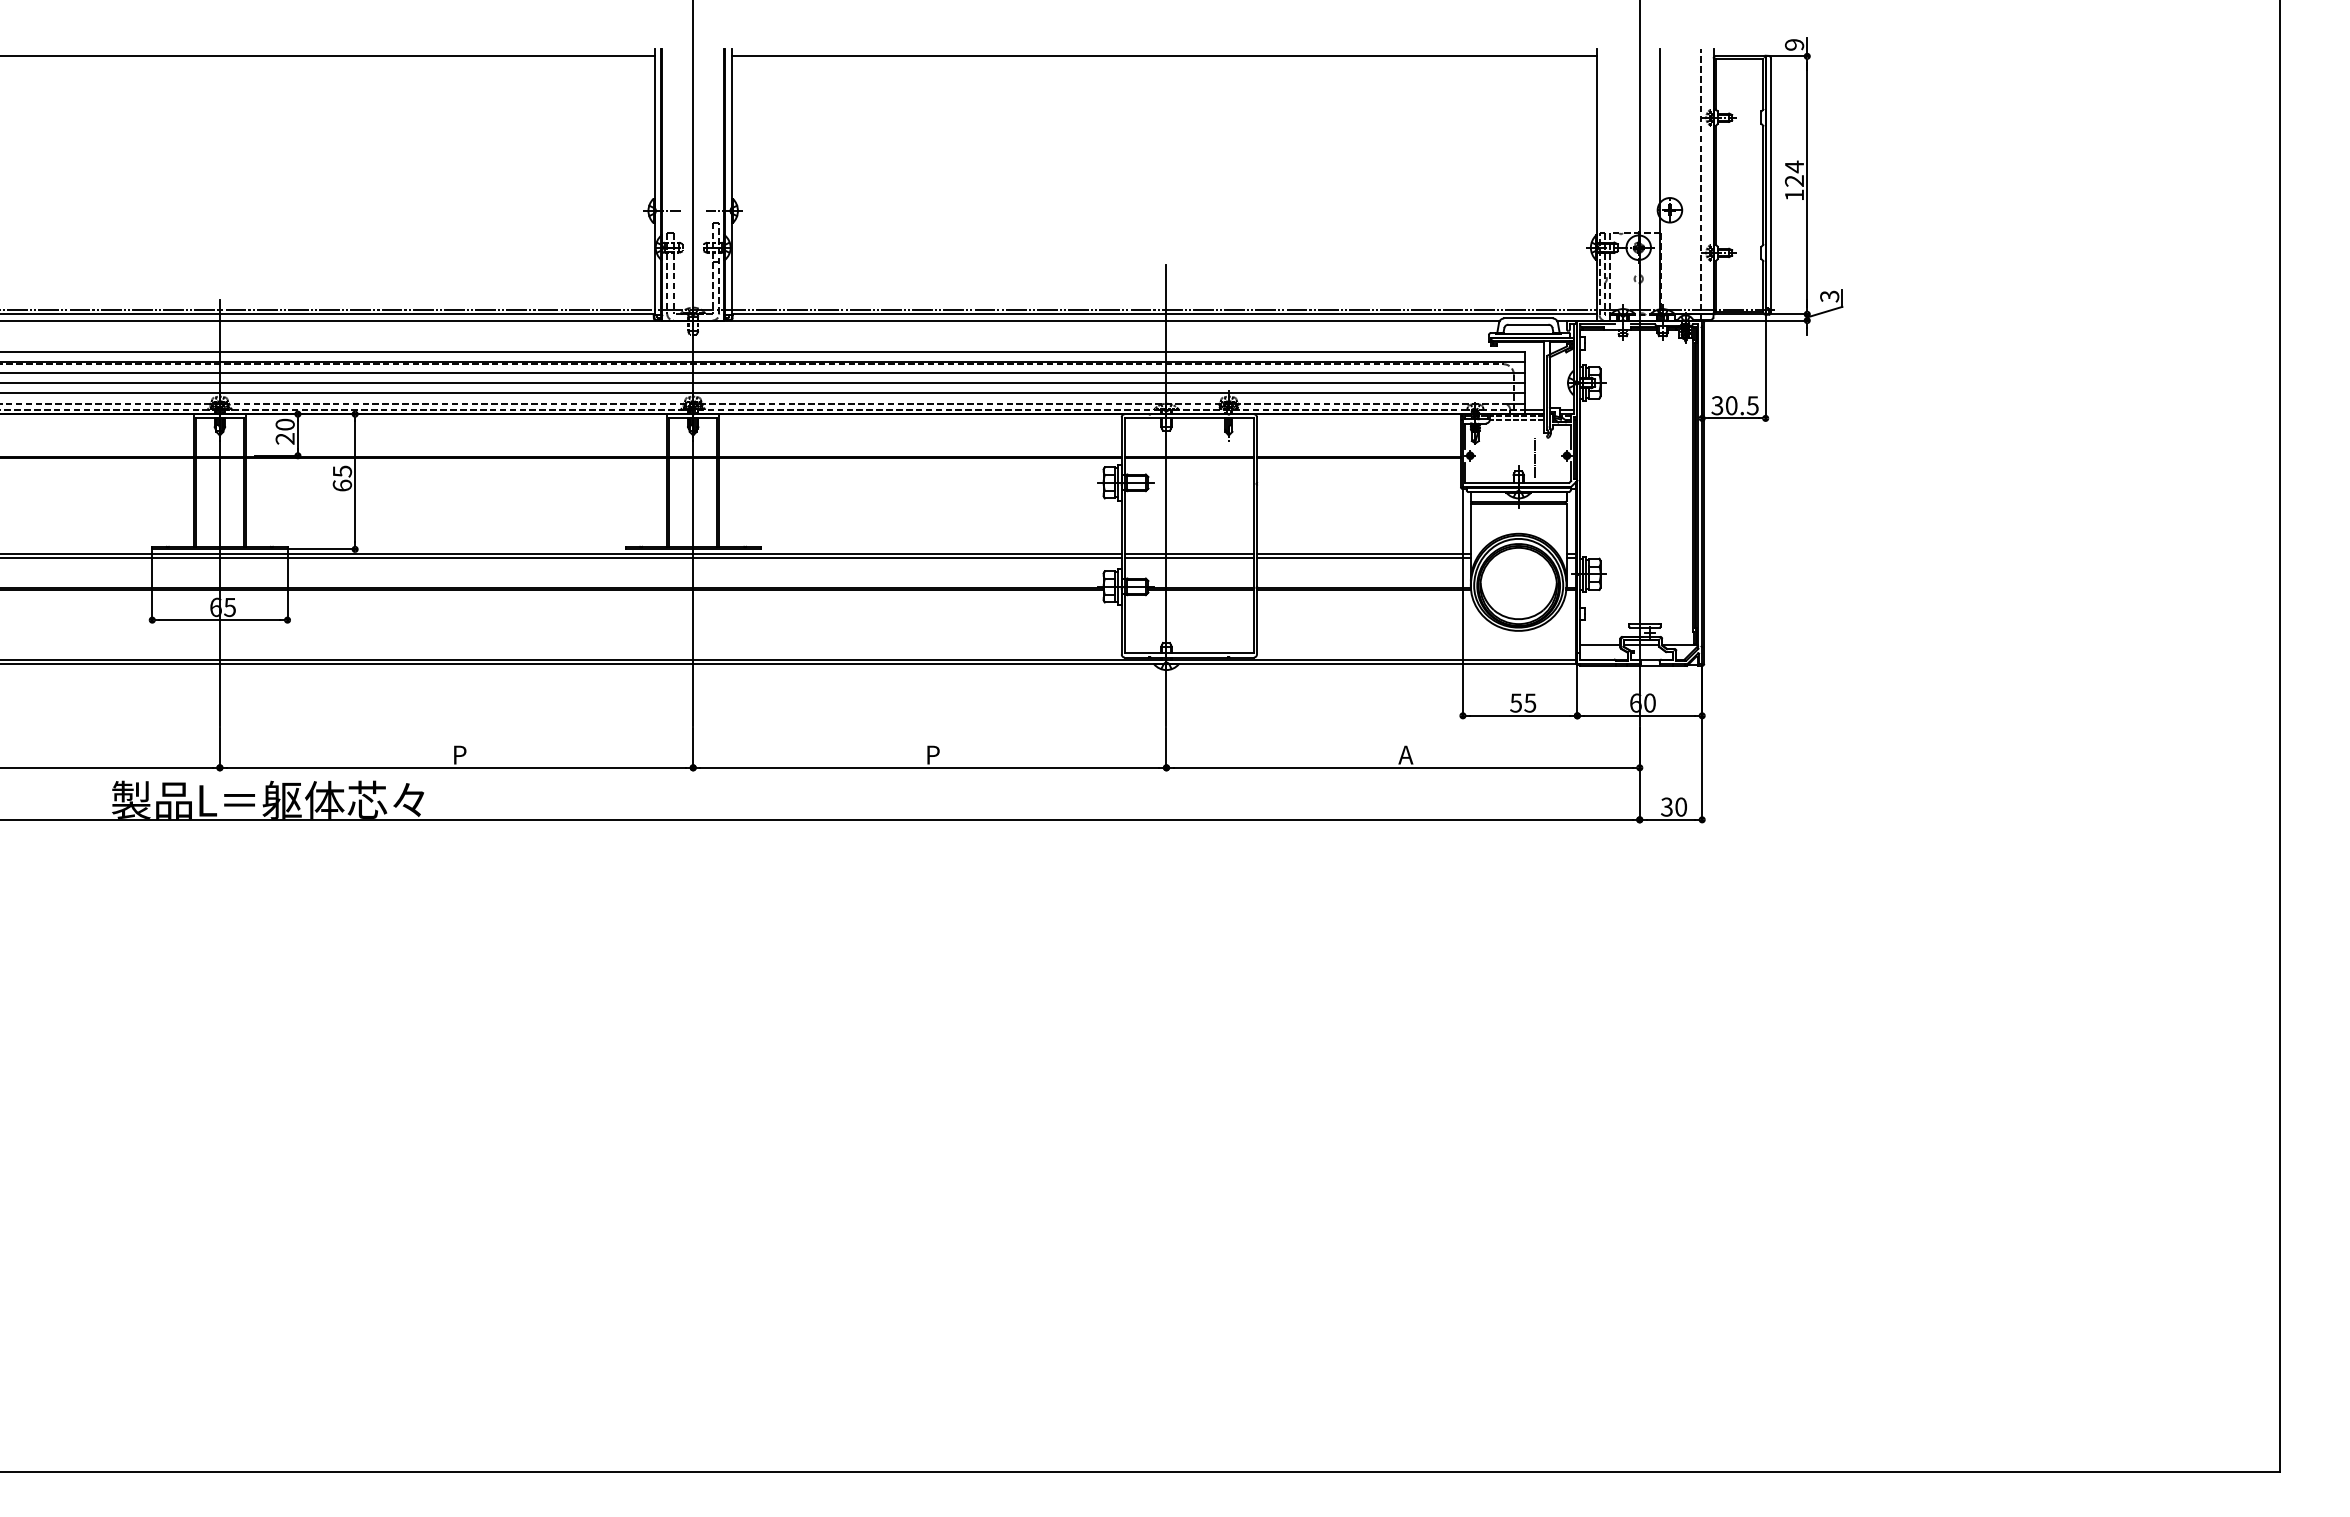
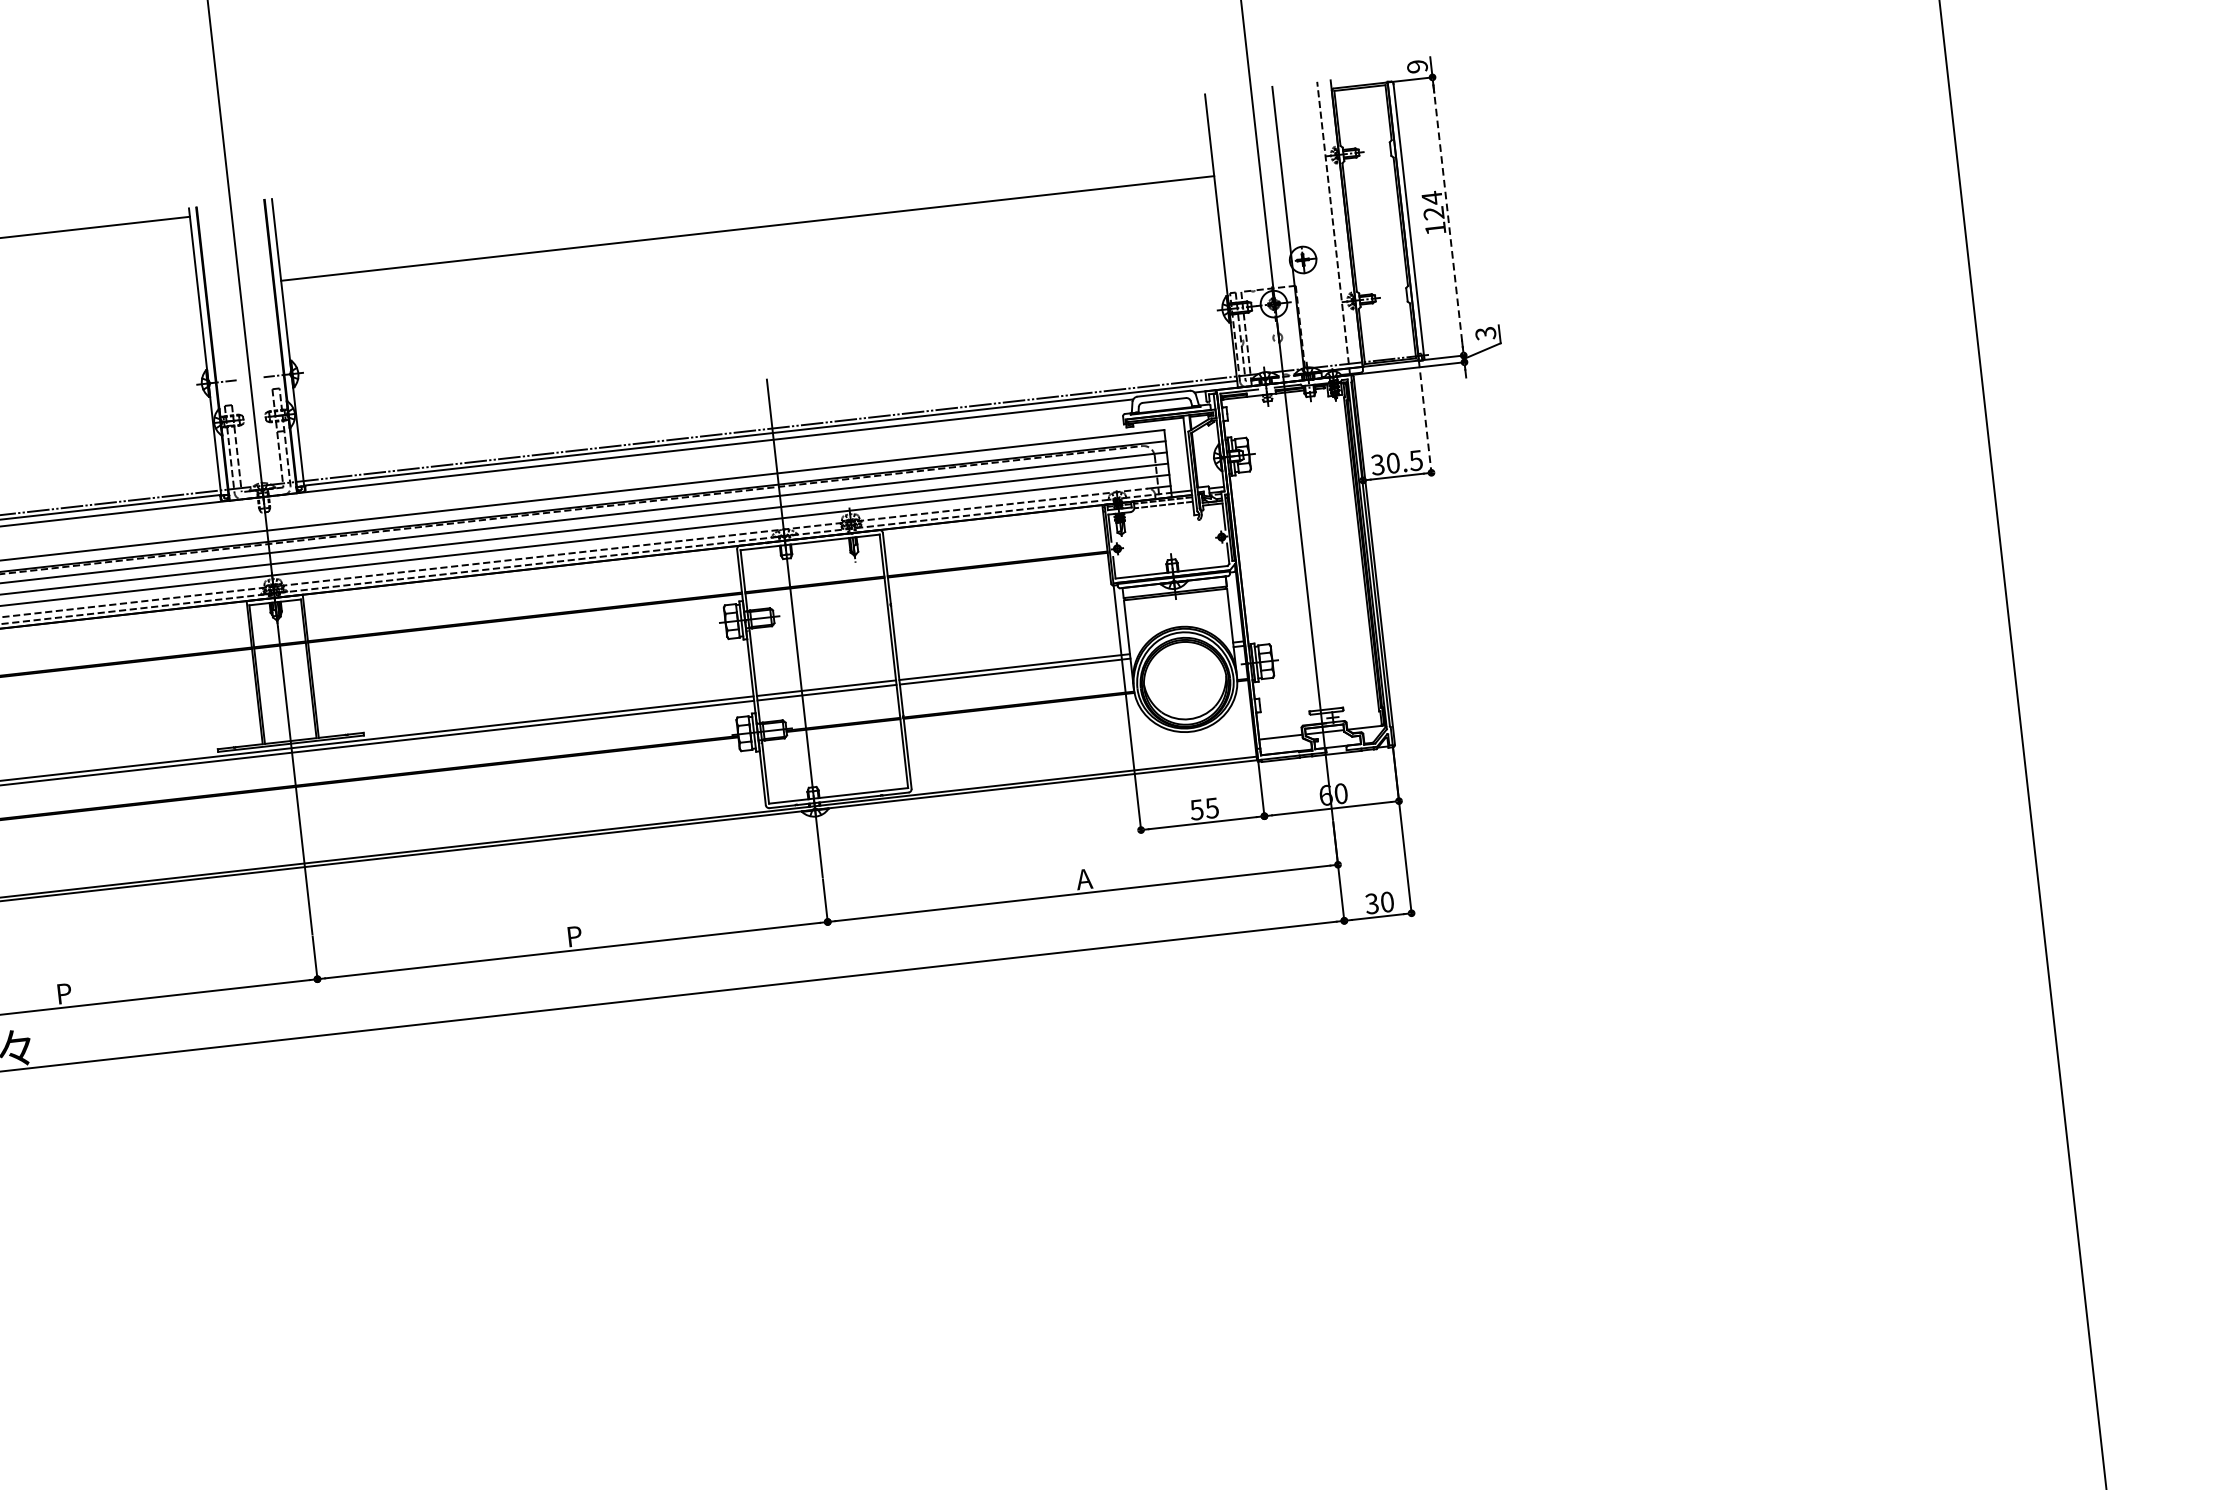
line: (1164, 56) -> (747, 228), moved
line: (1807, 185) -> (1448, 216), solid -> dashed
line: (1765, 367) -> (1425, 417), solid -> dashed
line: (1534, 457) -> (1186, 542), removed

